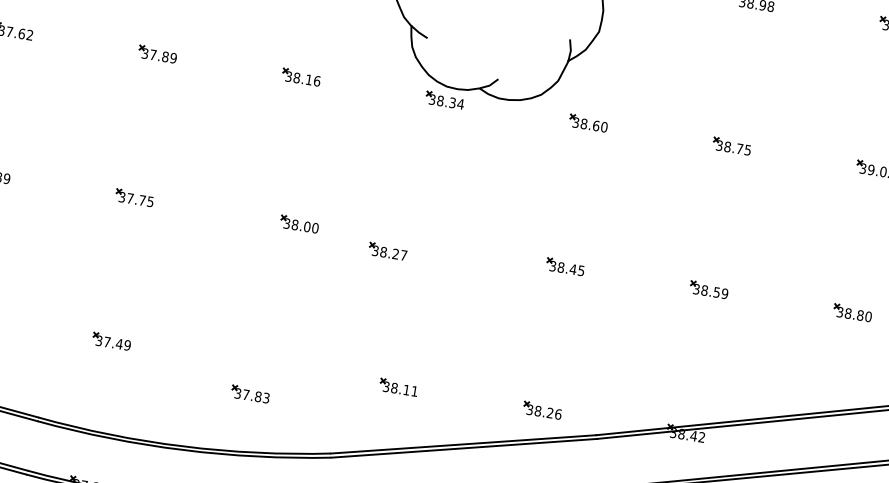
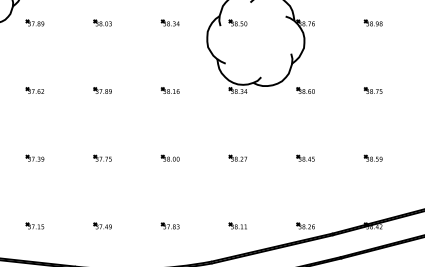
part: (297, 221) -> (169, 157), moved
part: (386, 249) -> (237, 157), moved
part: (248, 392) -> (169, 225), moved

